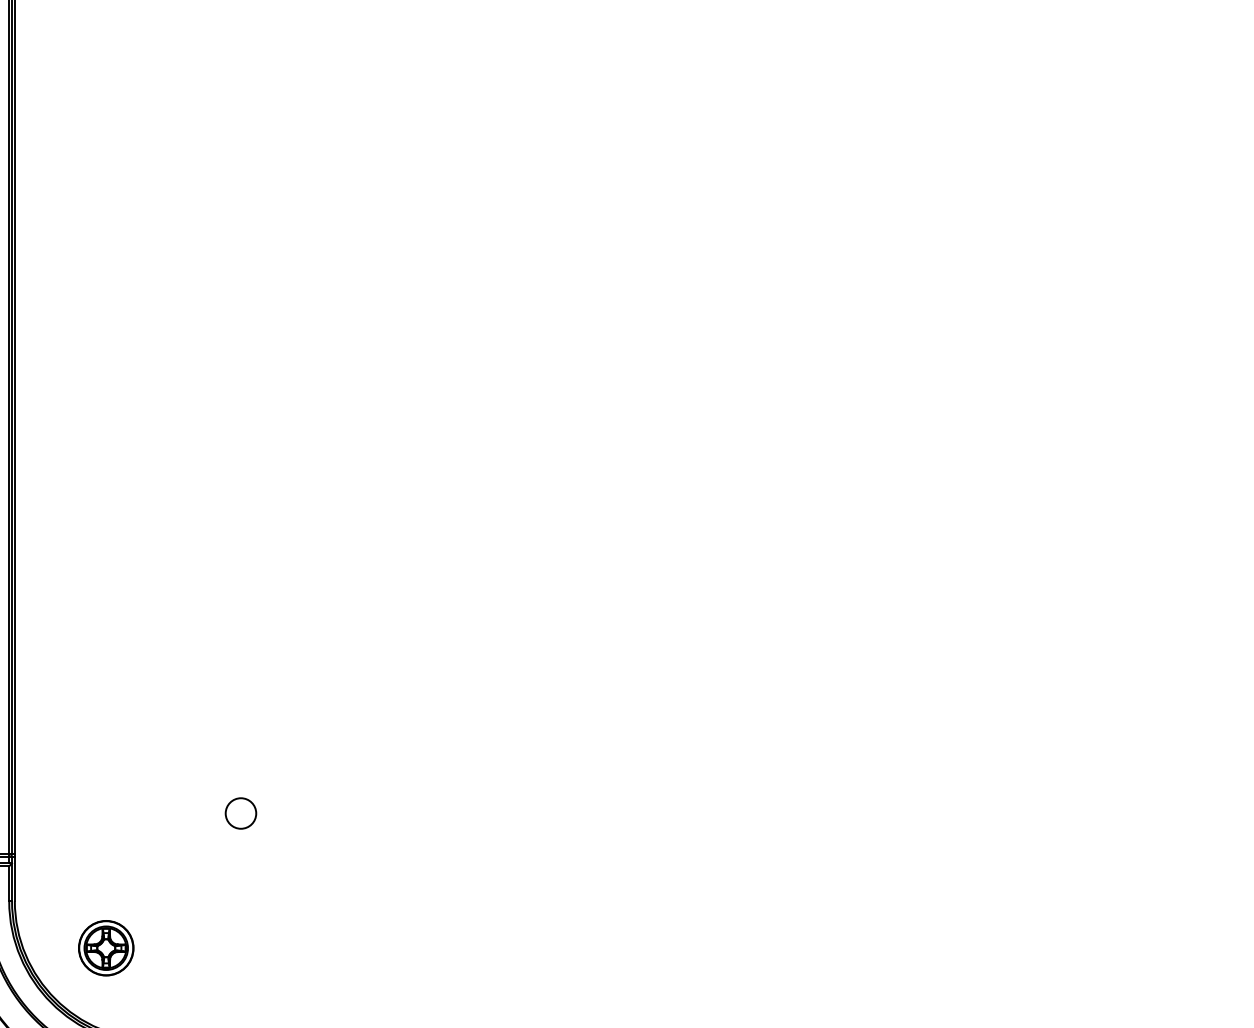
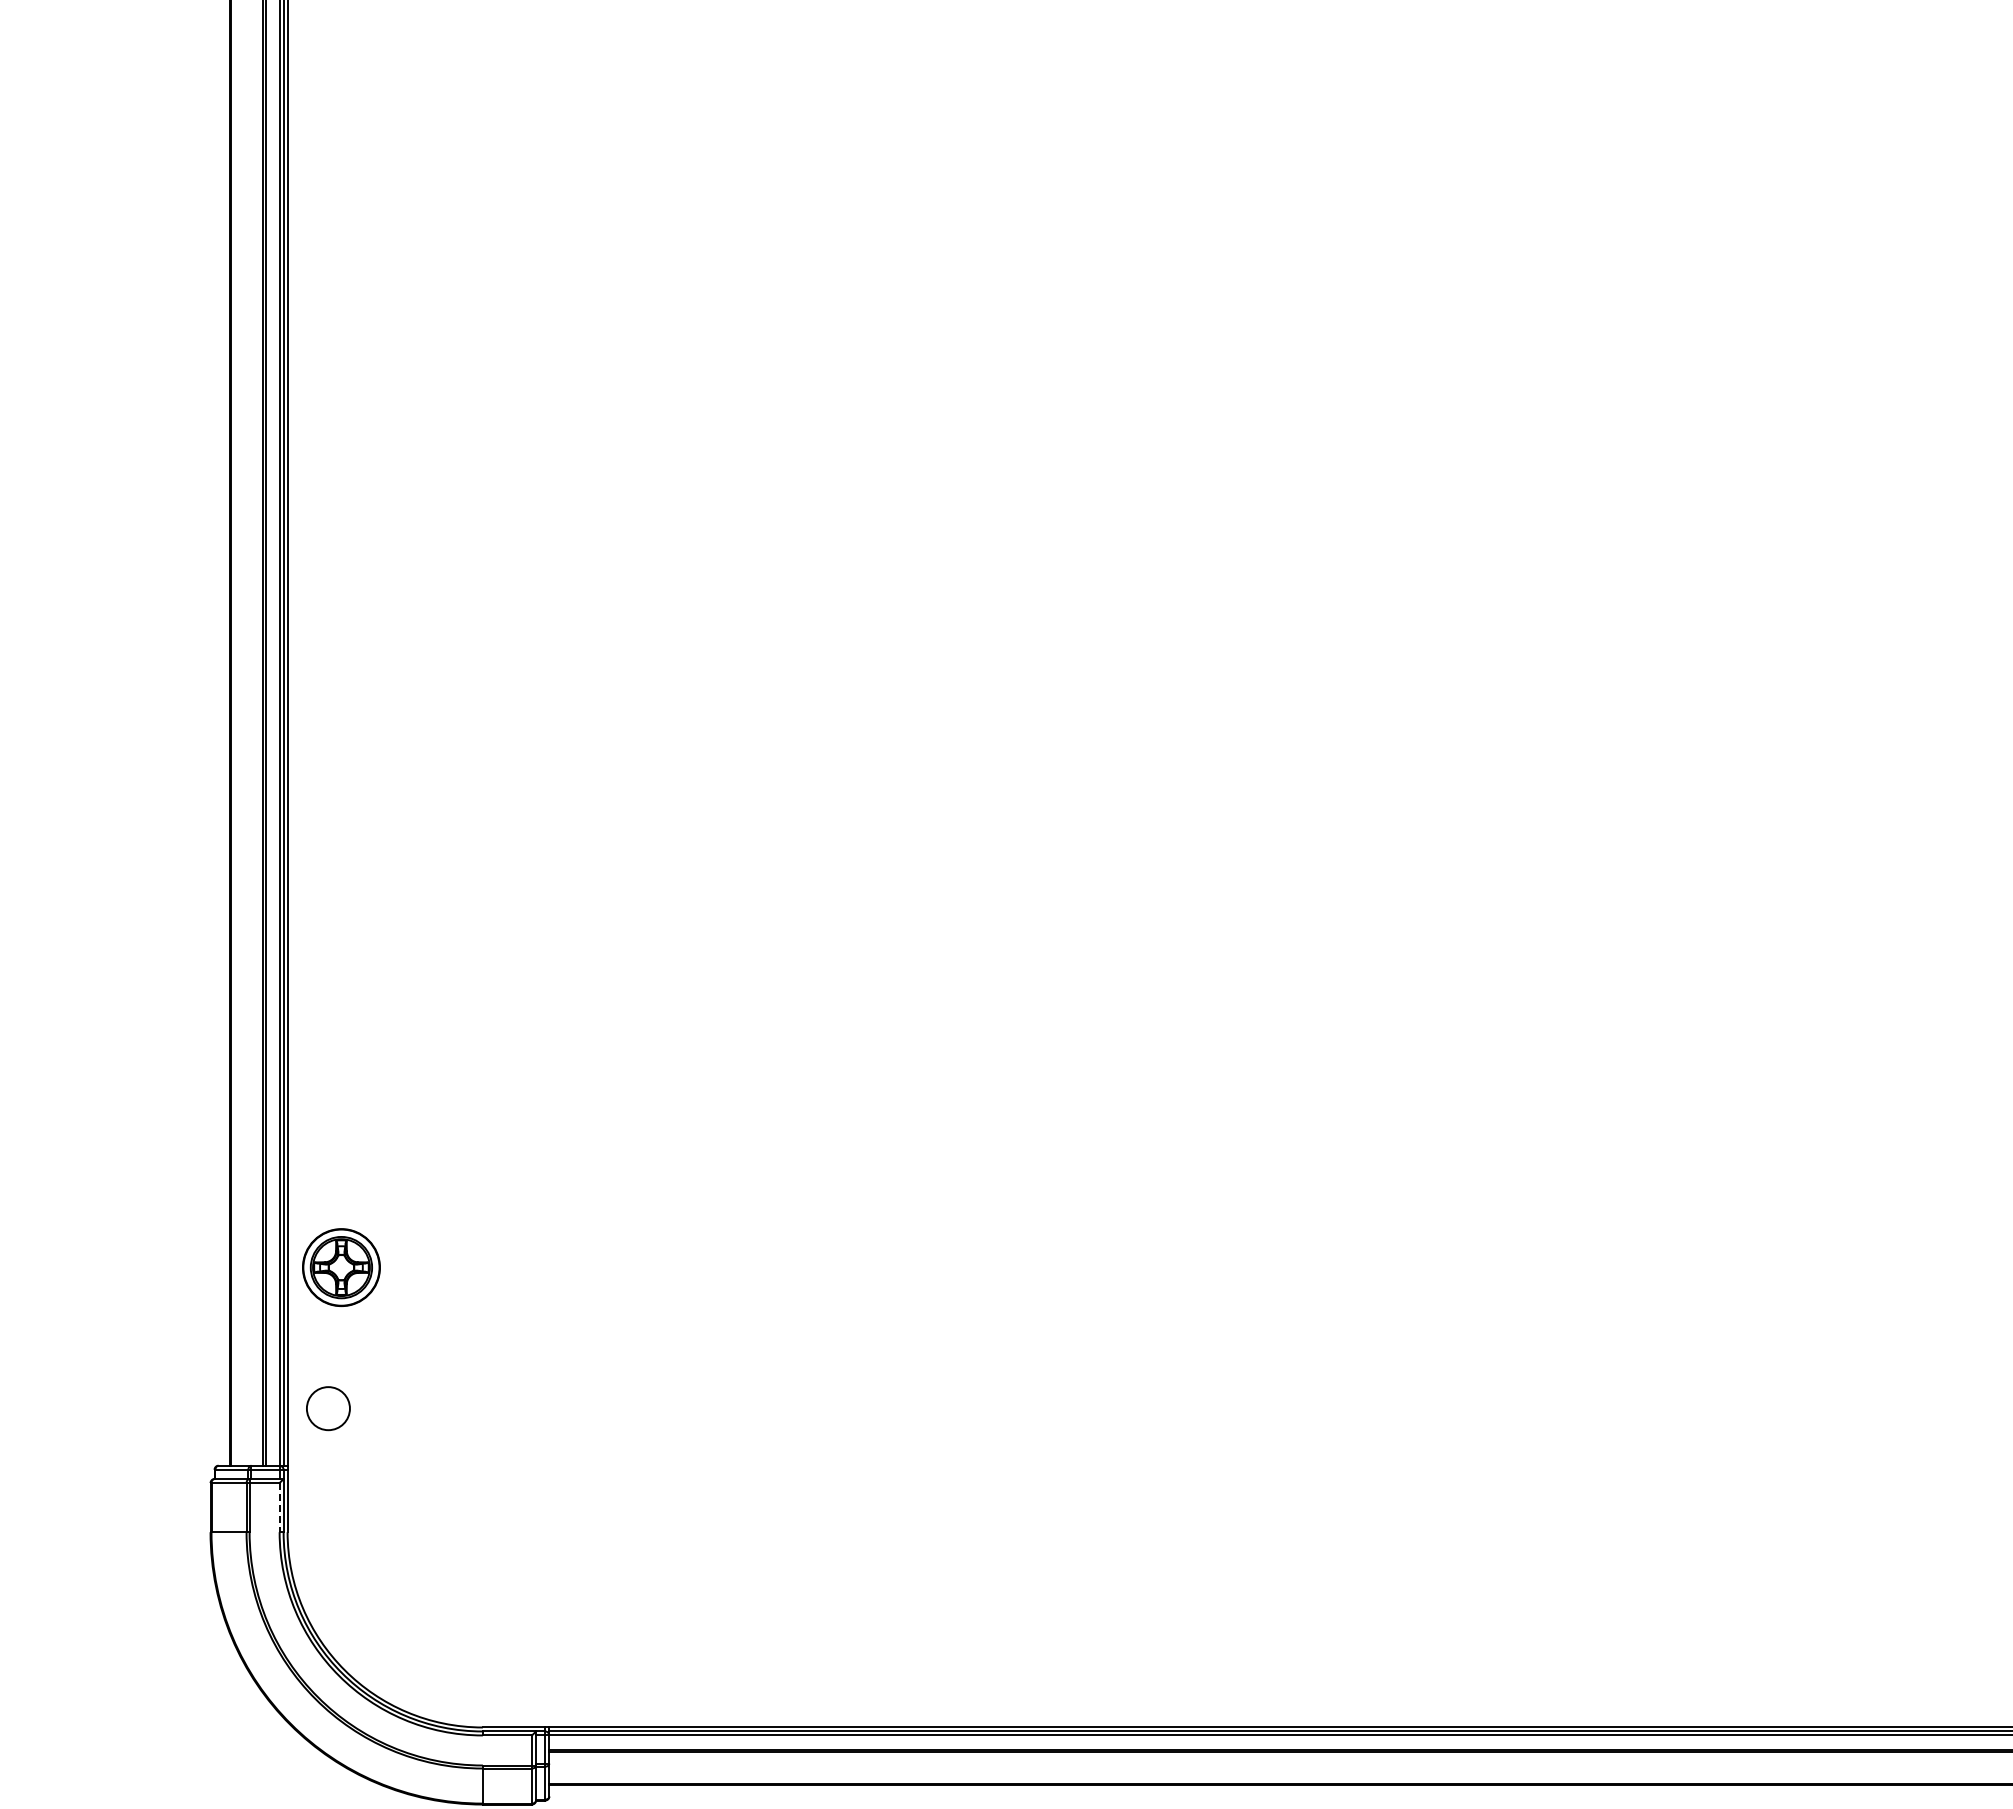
circle: (241, 813) -> (328, 1408), moved
line: (9, 883) -> (279, 1507), solid -> dashed
part: (106, 948) -> (341, 1267), moved

